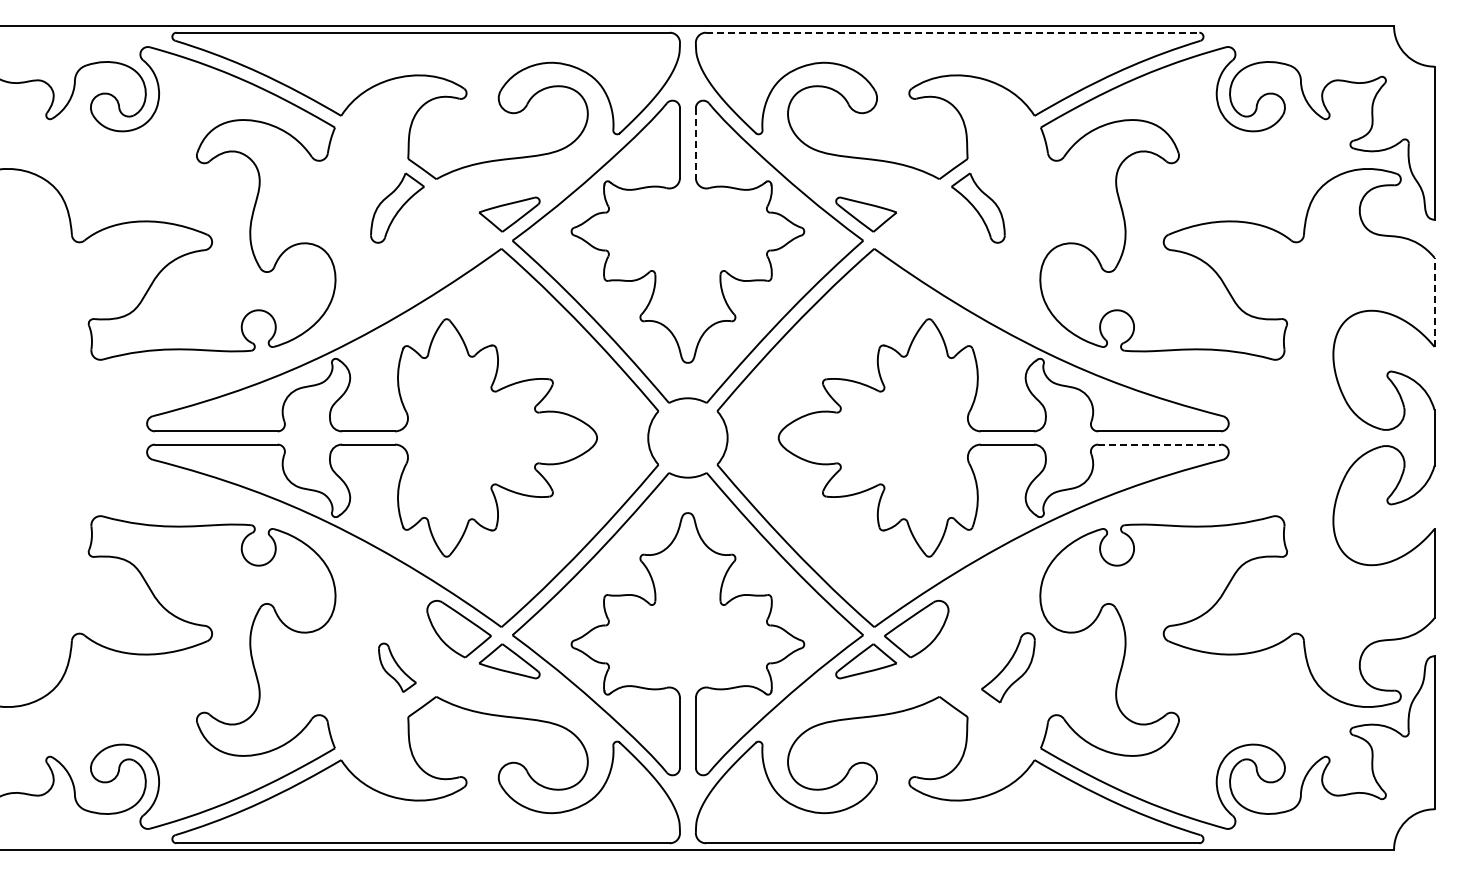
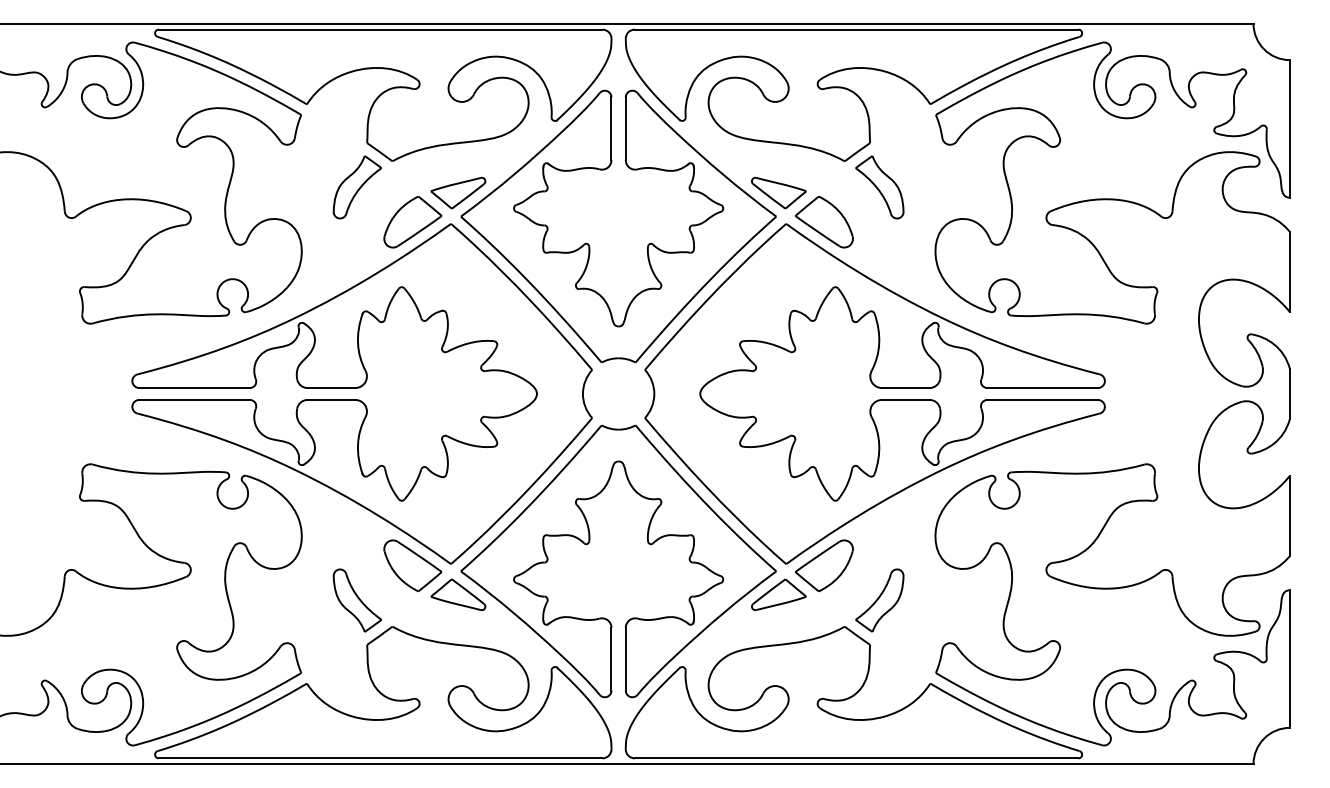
line: (952, 32) -> (856, 29), dashed -> solid
line: (695, 143) -> (625, 129), dashed -> solid
part: (458, 246) -> (412, 221), added
part: (916, 246) -> (824, 221), added
line: (1434, 302) -> (1289, 272), dashed -> solid
line: (1159, 444) -> (1042, 399), dashed -> solid
part: (397, 667) -> (357, 600), size x1.43
part: (1008, 667) -> (879, 600), moved

